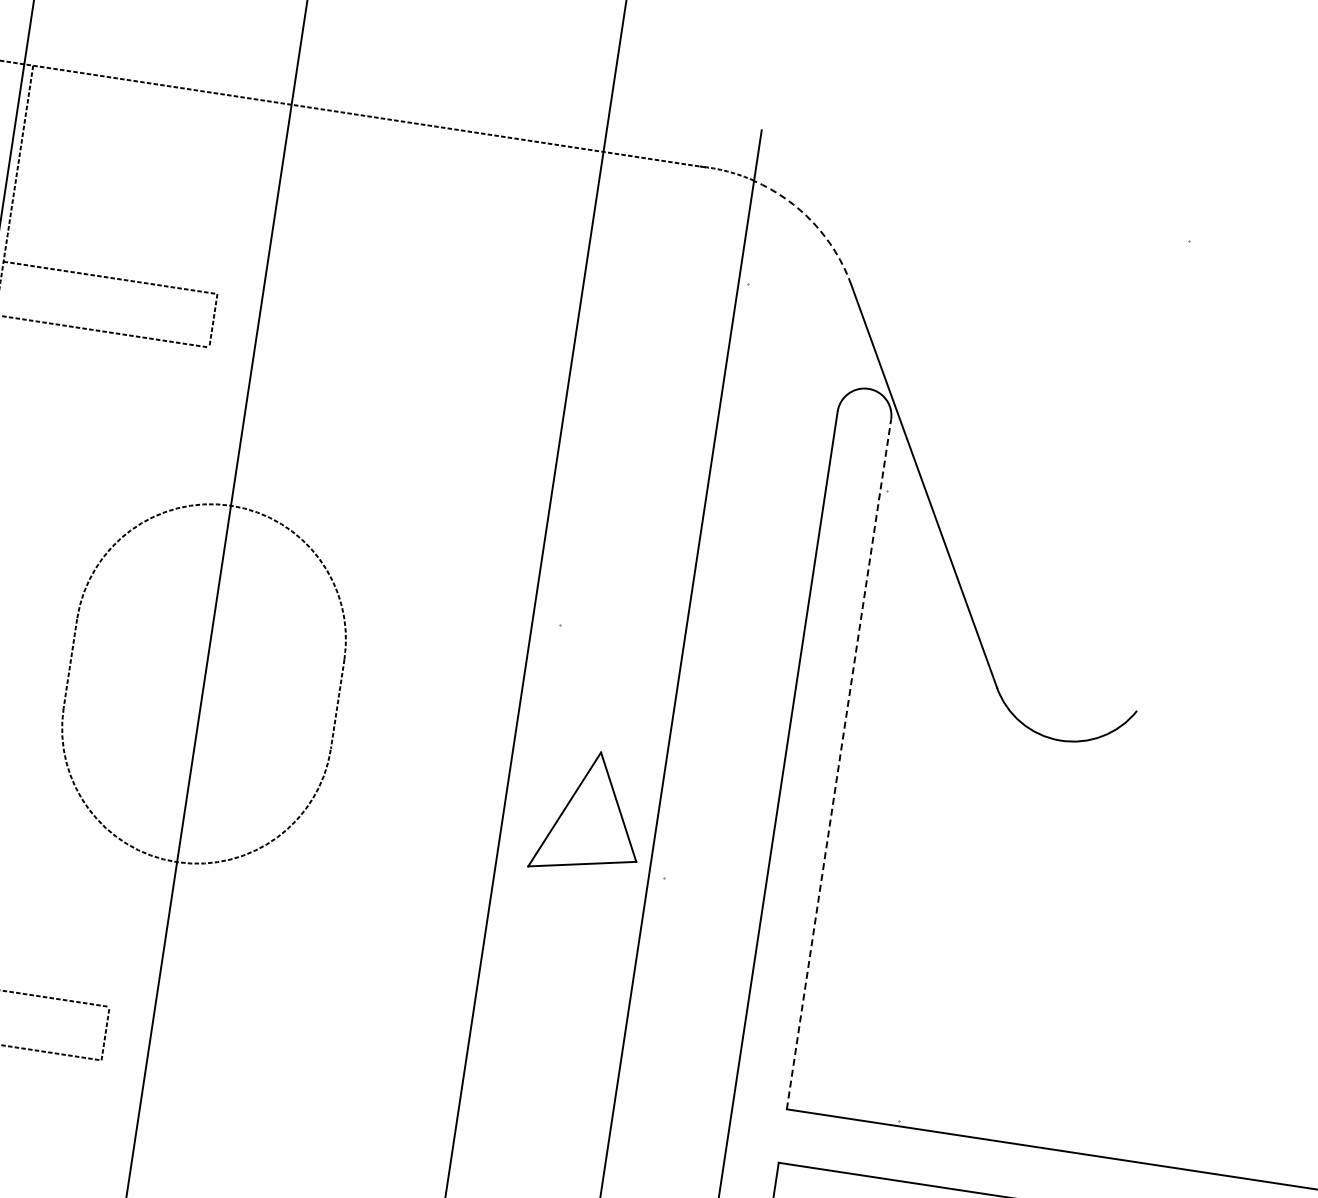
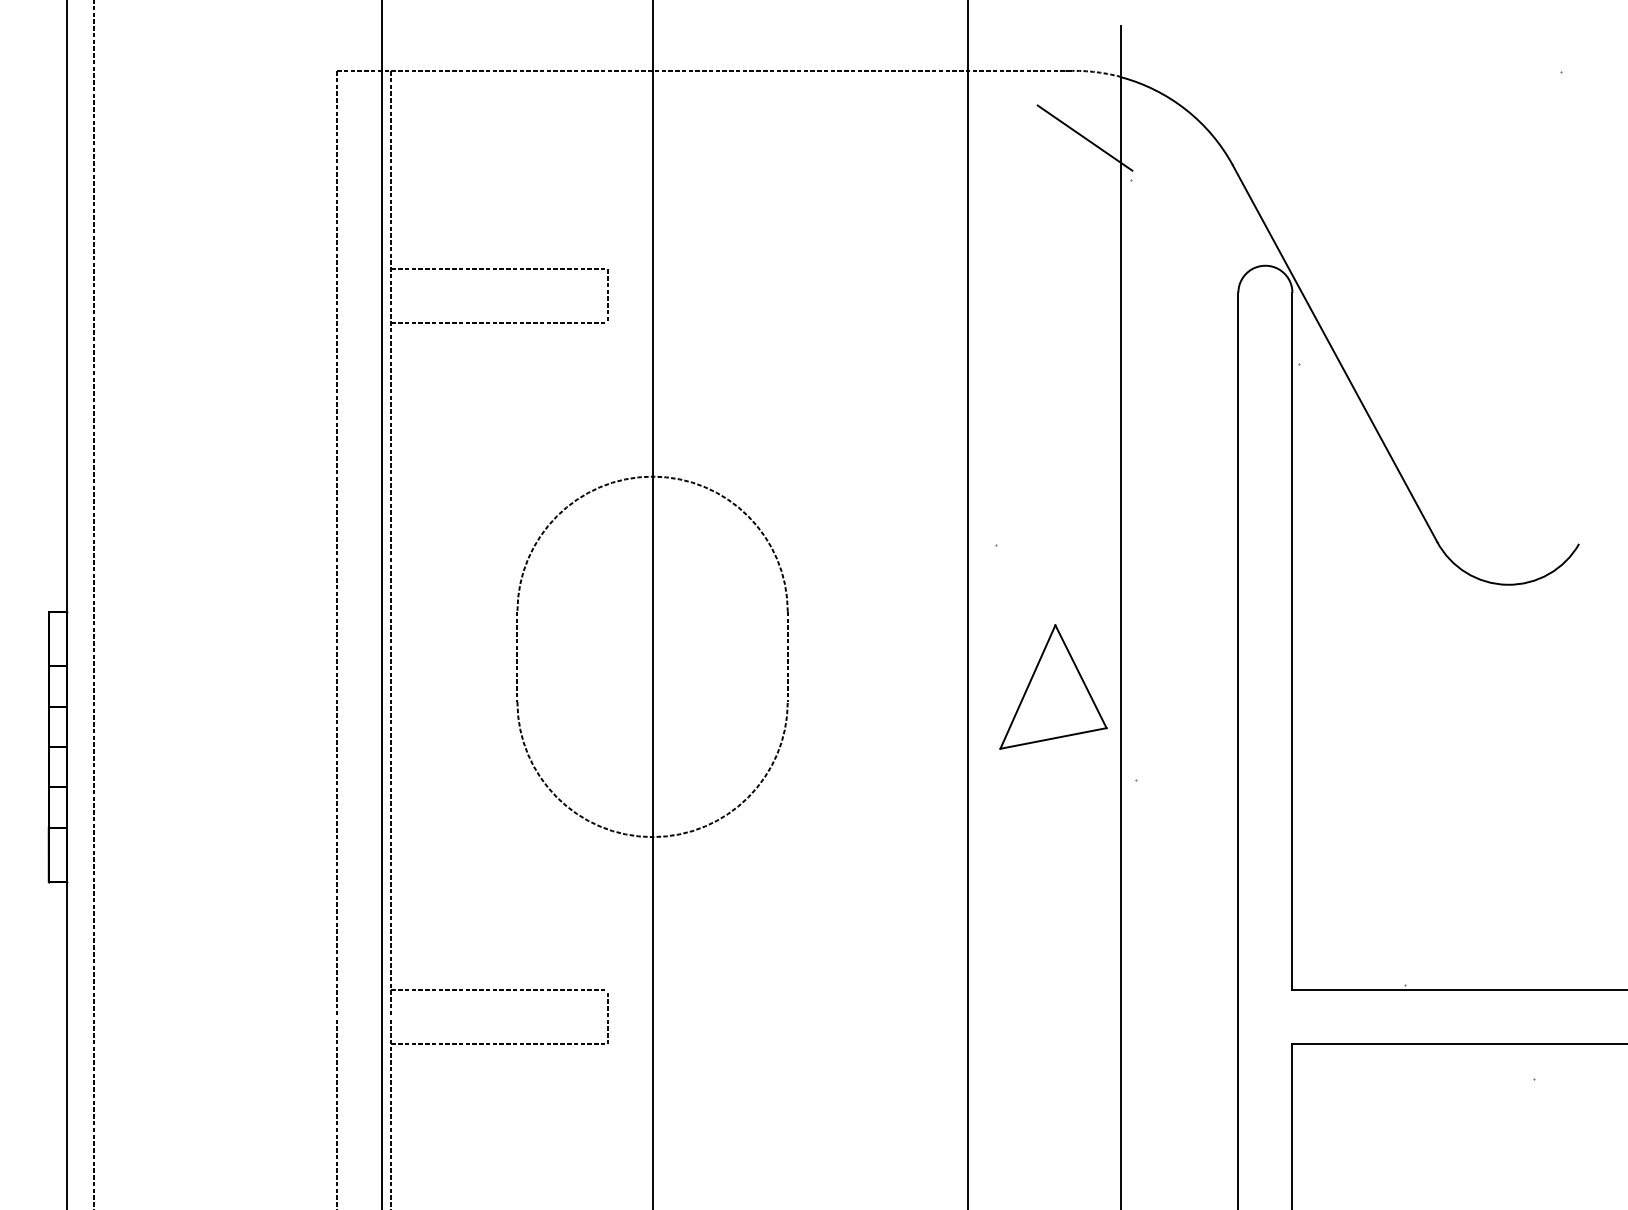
arc: (813, 222) -> (1186, 109), dashed -> solid
line: (708, 235) -> (1084, 137), added
line: (839, 764) -> (1292, 641), dashed -> solid
part: (590, 812) -> (1053, 686), moved

